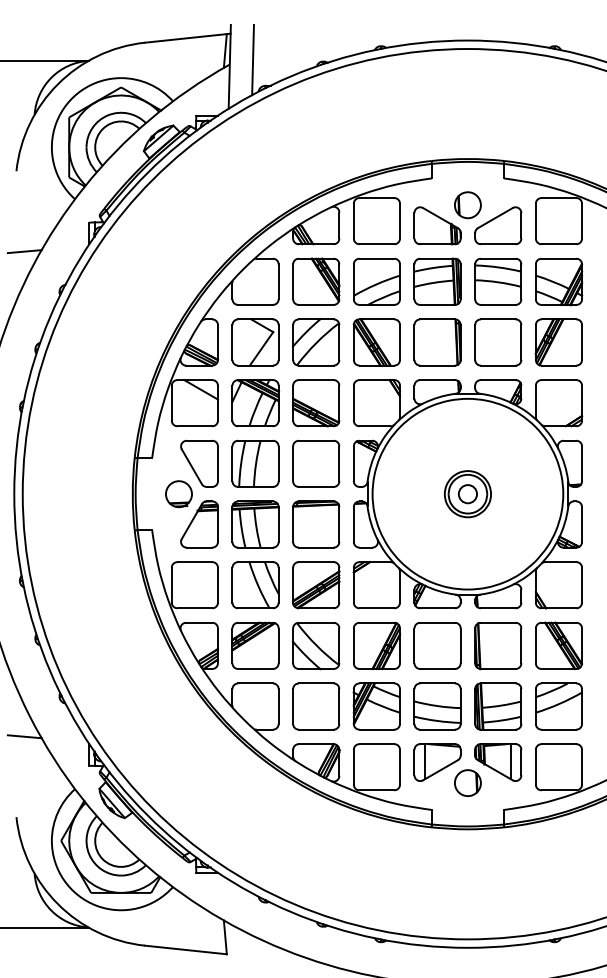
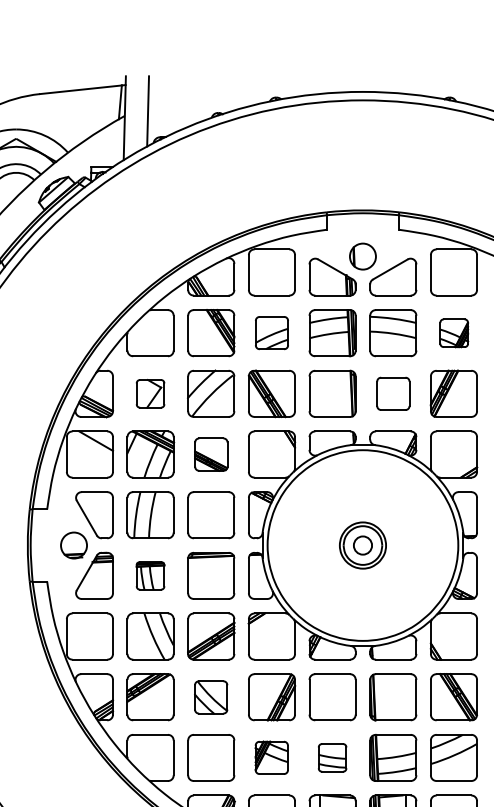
part: (376, 281) -> (271, 332), size x0.7
part: (559, 281) -> (454, 332), size x0.6
part: (255, 342) -> (150, 393), size x0.6
part: (498, 342) -> (393, 393), size x0.7
part: (316, 403) -> (211, 454), size x0.7
part: (255, 524) -> (150, 575), size x0.6
part: (315, 646) -> (210, 697), size x0.7
part: (376, 706) -> (271, 757), size x0.7
part: (437, 706) -> (332, 757), size x0.6

